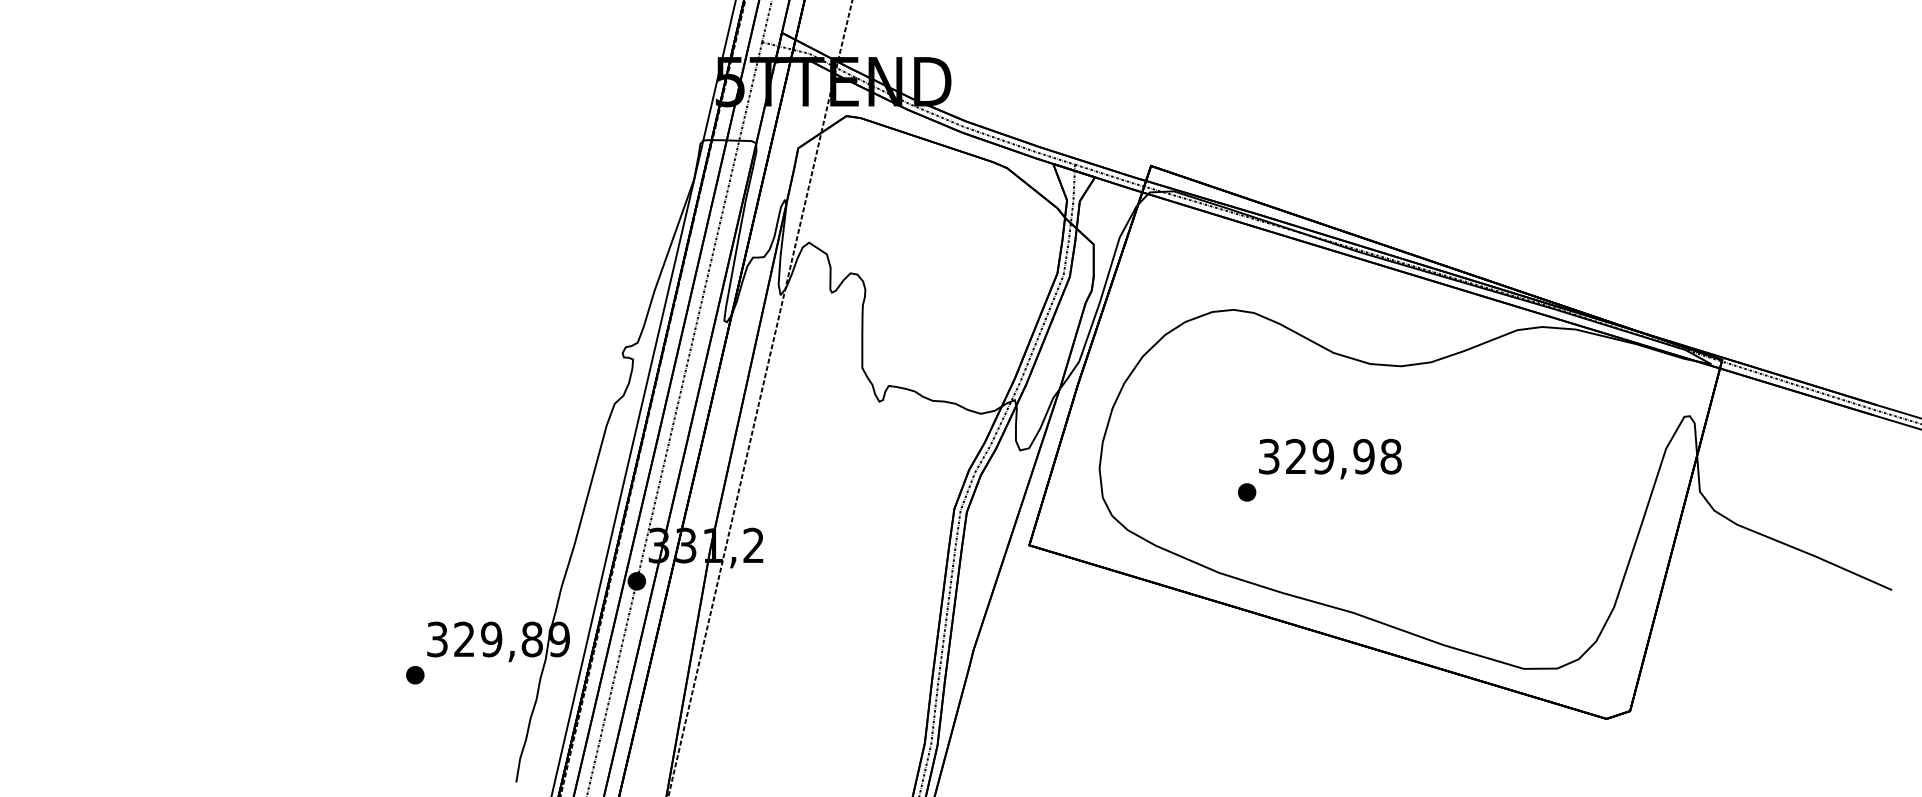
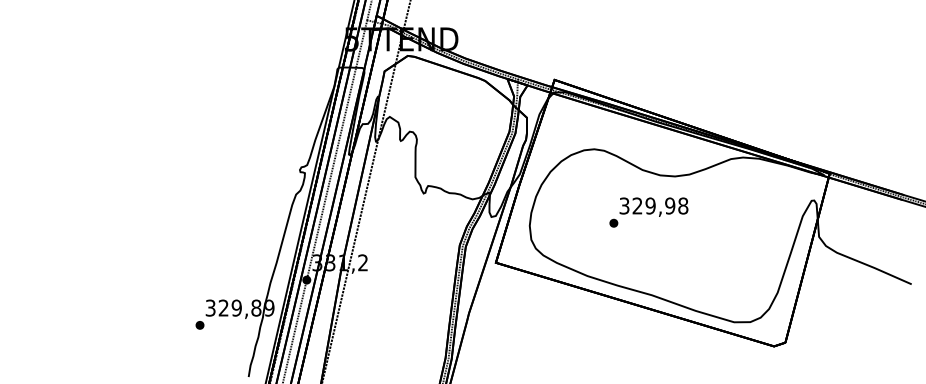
text: (1318, 470) -> (648, 212), moved

